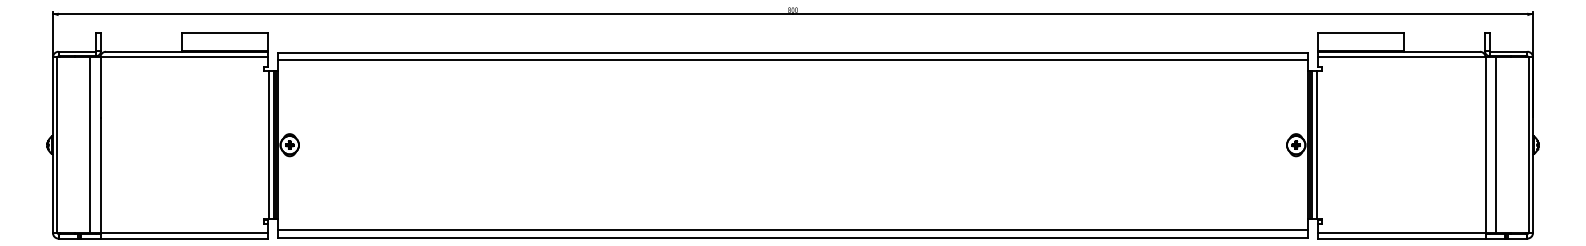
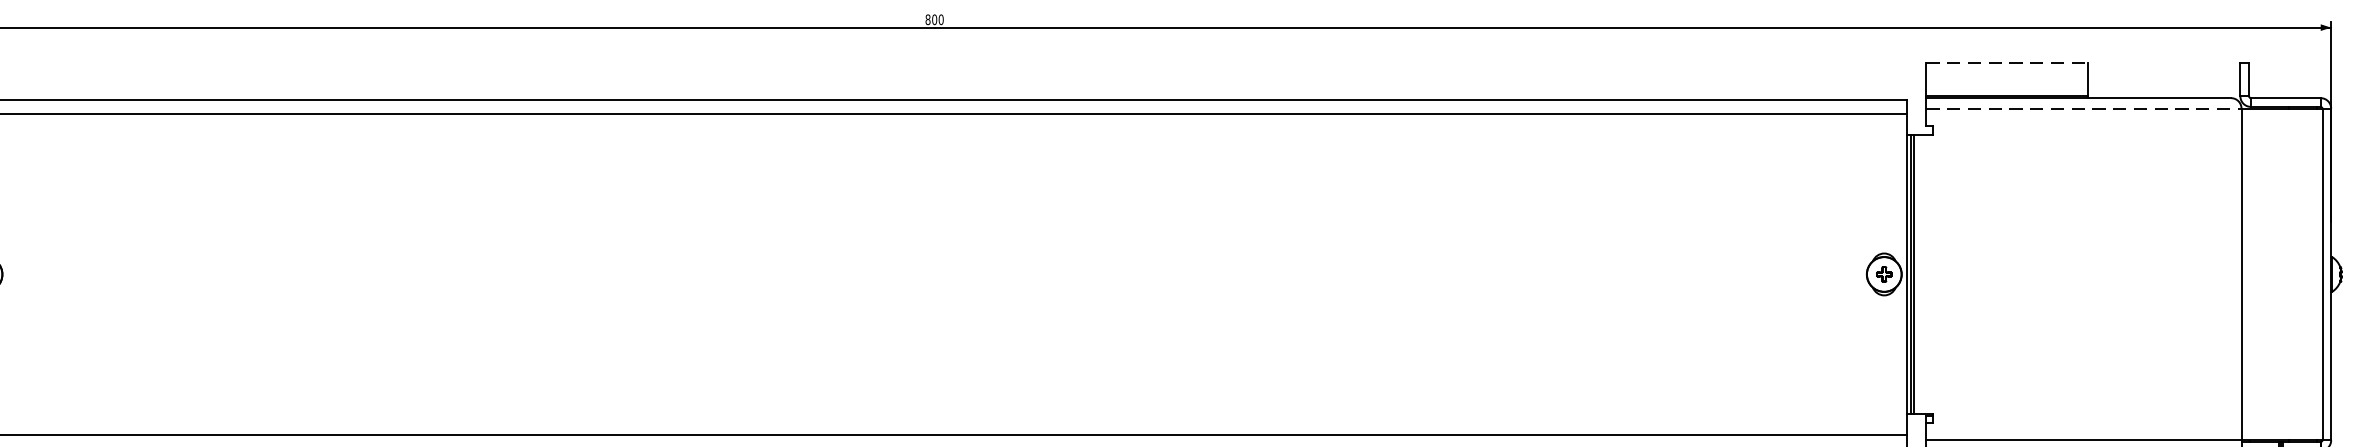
line: (1361, 32) -> (2007, 61), solid -> dashed
line: (1401, 57) -> (2083, 108), solid -> dashed
line: (1316, 145) -> (1922, 275), removed
line: (1495, 145) -> (2260, 275), removed

